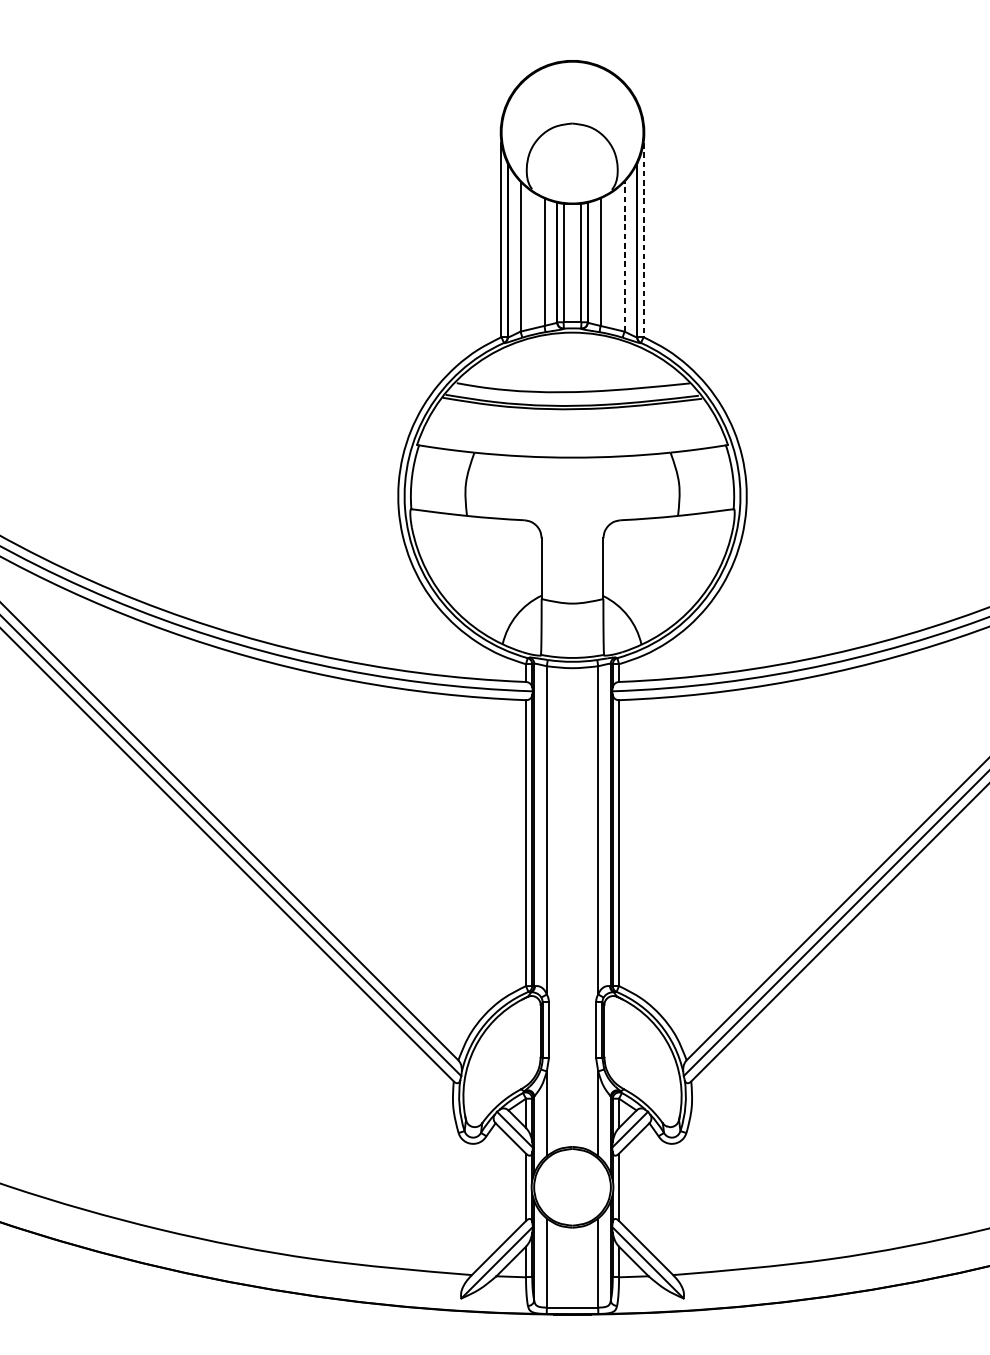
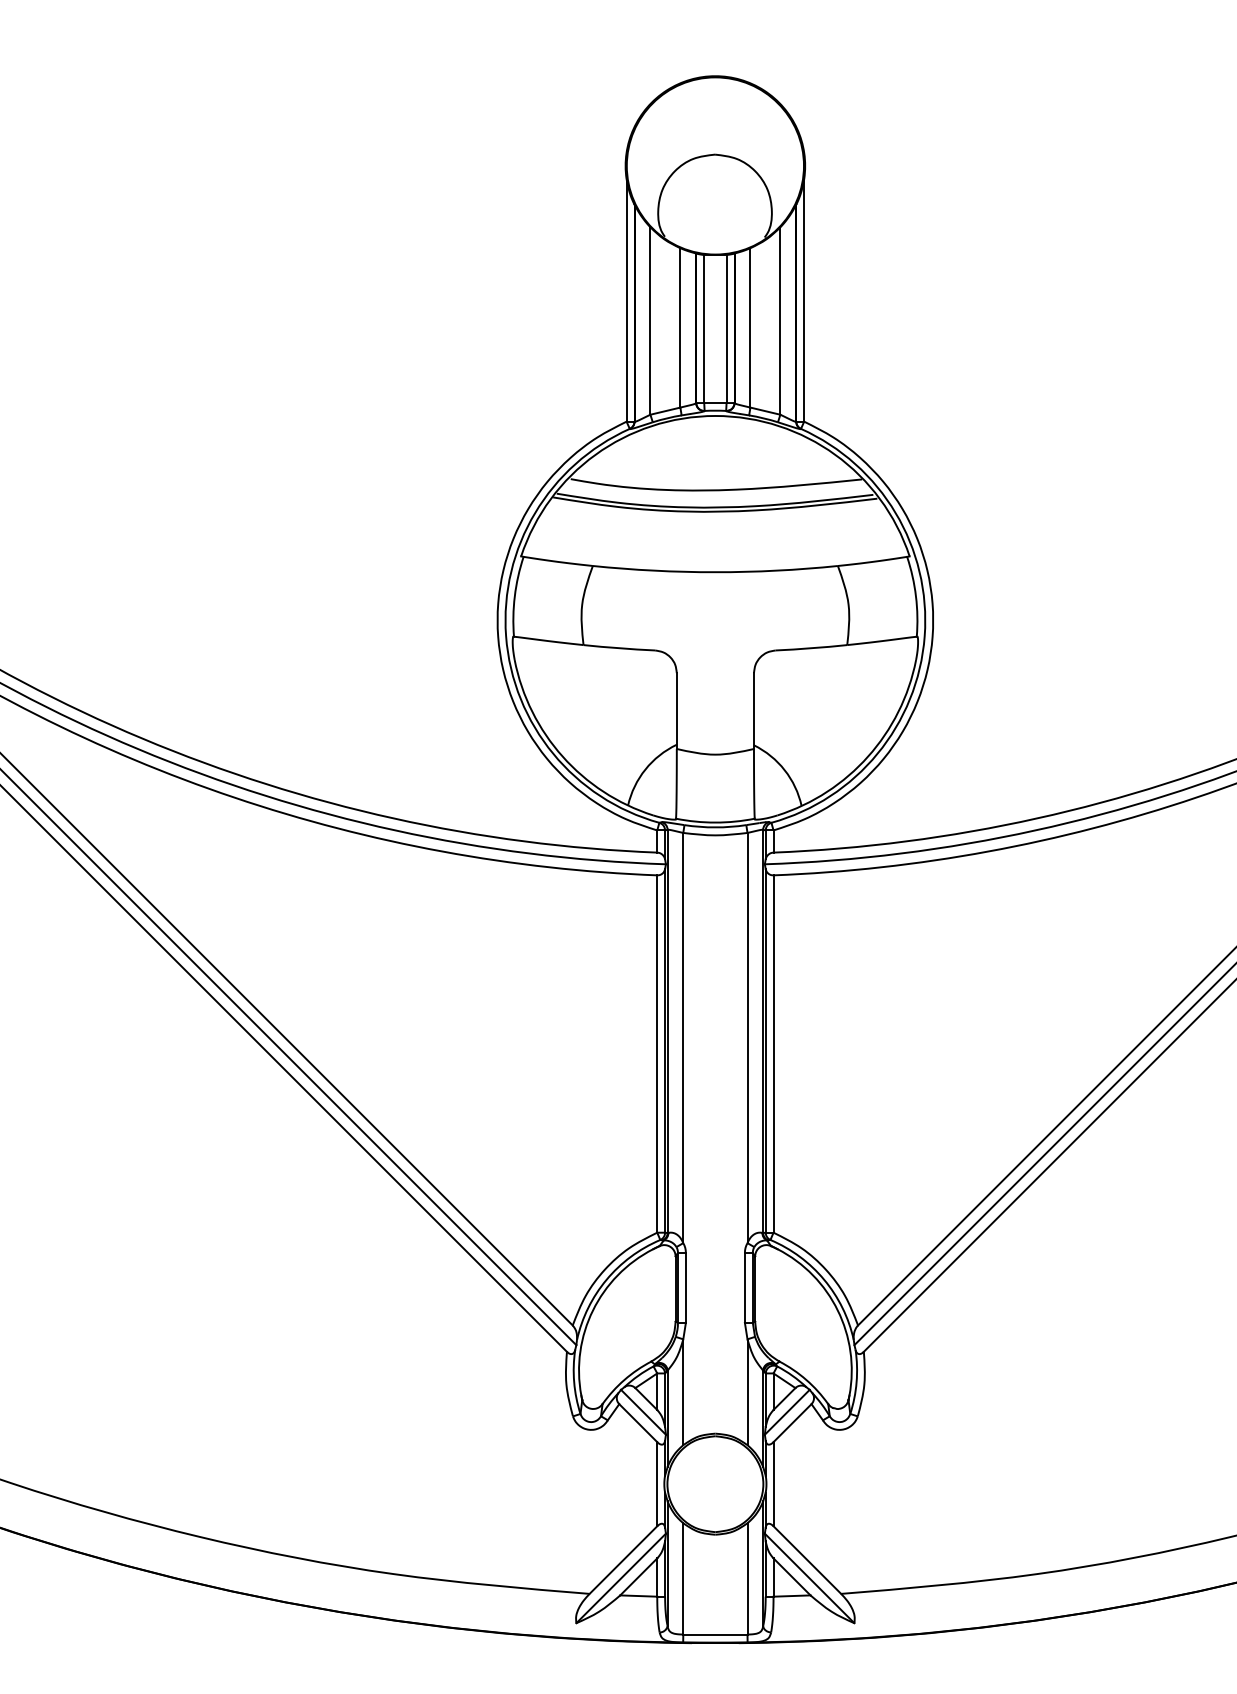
line: (643, 240) -> (804, 300), dashed -> solid
line: (624, 257) -> (780, 321), dashed -> solid

